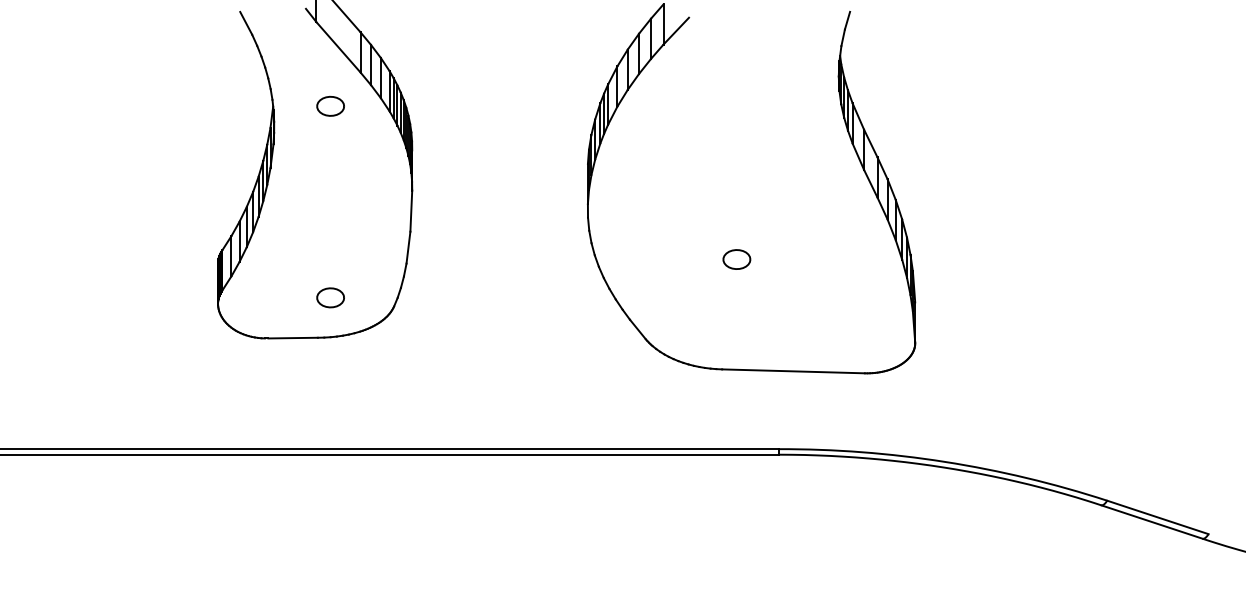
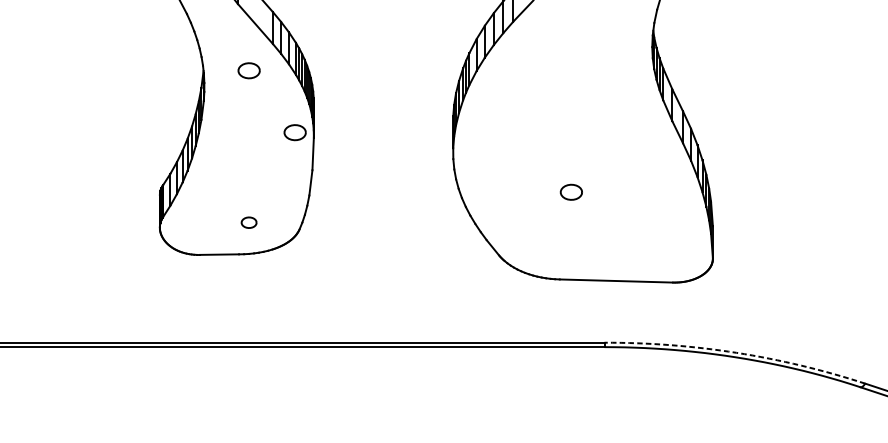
part: (388, 184) -> (295, 132), added
part: (330, 297) -> (249, 222), size x0.7
arc: (944, 461) -> (736, 352), solid -> dashed

